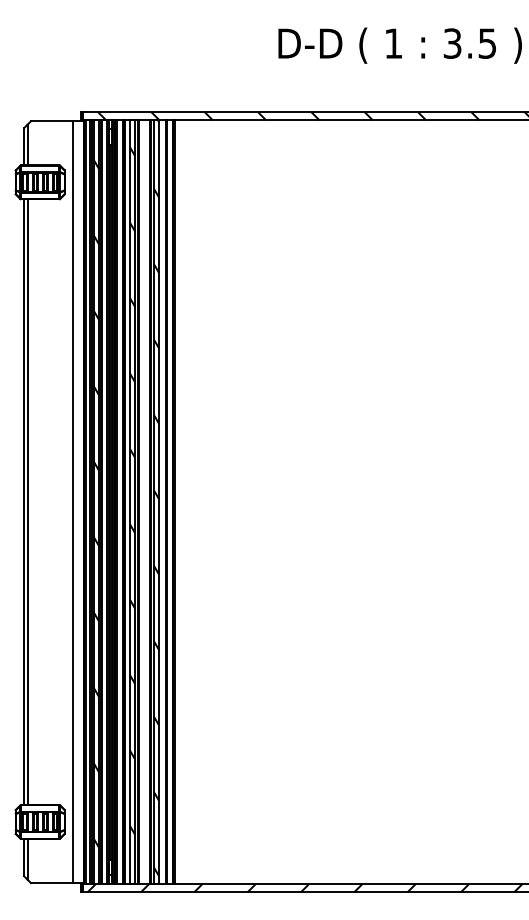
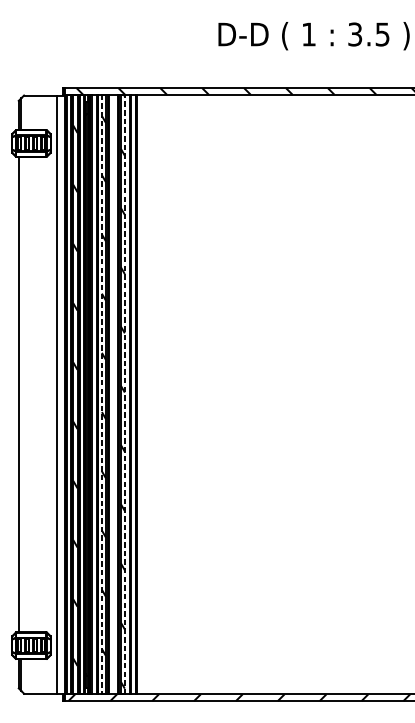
line: (27, 502) -> (21, 394), removed
line: (130, 502) -> (102, 394), solid -> dashed
line: (159, 502) -> (125, 394), solid -> dashed

